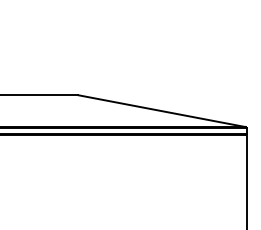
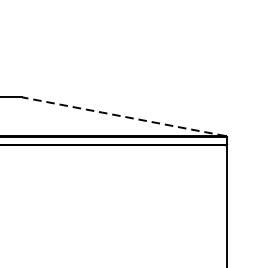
line: (161, 111) -> (123, 117), solid -> dashed

